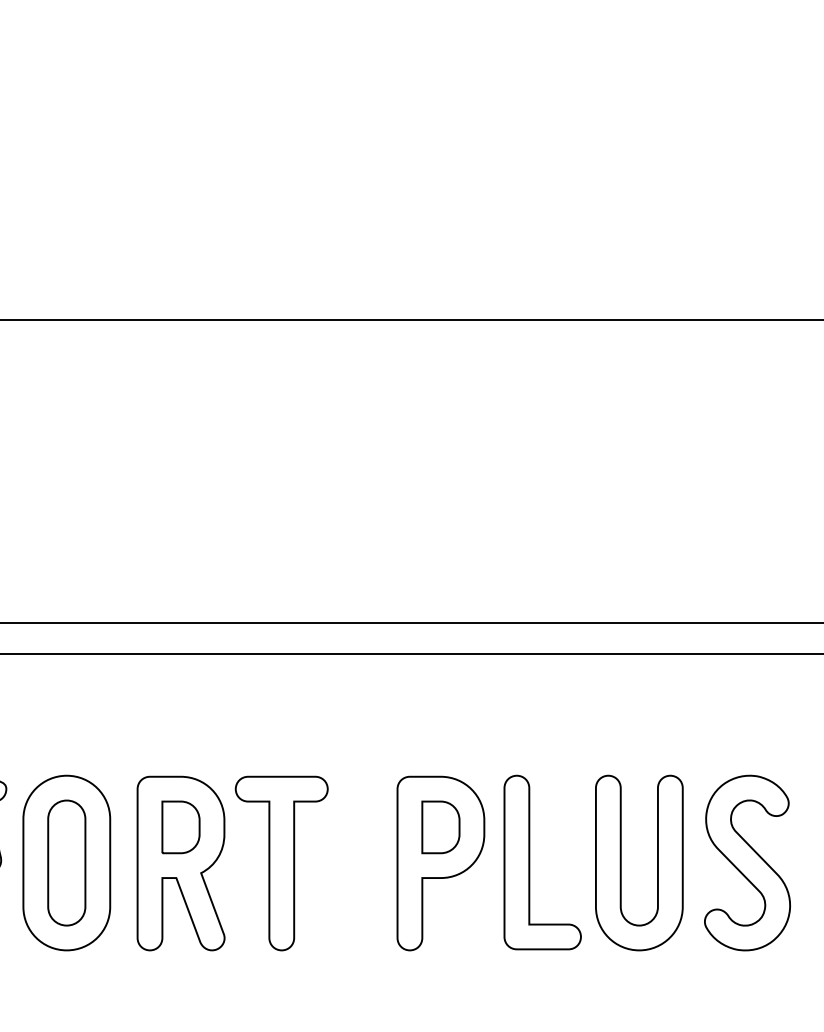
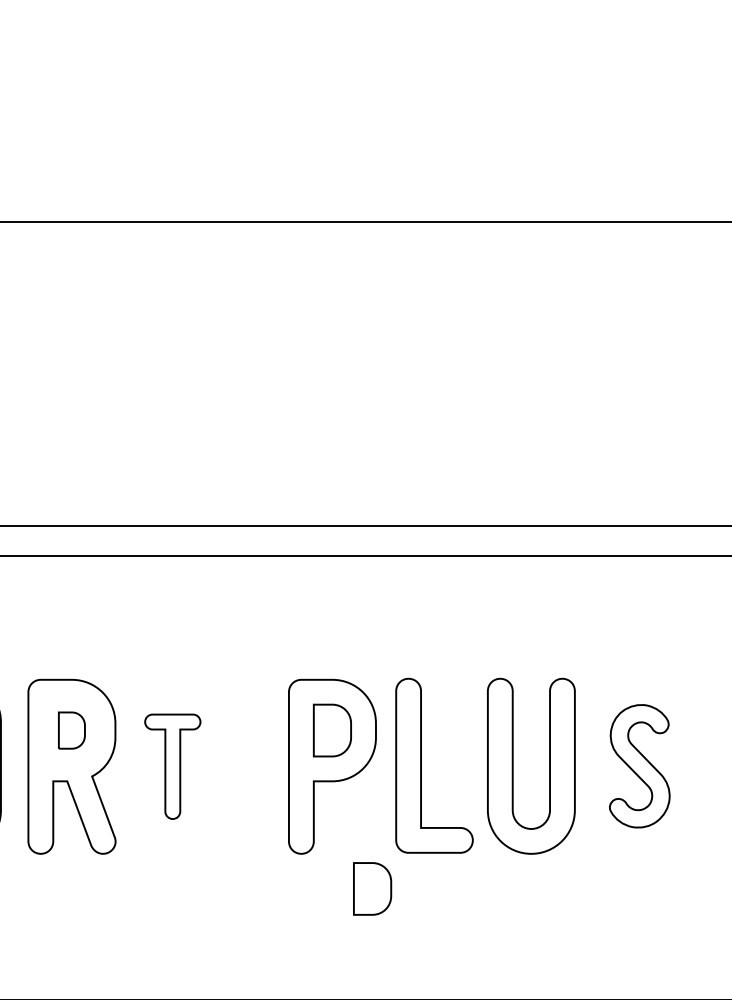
part: (180, 827) -> (71, 730), size x0.7
part: (747, 862) -> (639, 765), size x0.7
part: (281, 863) -> (172, 766), size x0.6
part: (480, 985) -> (372, 889), added

